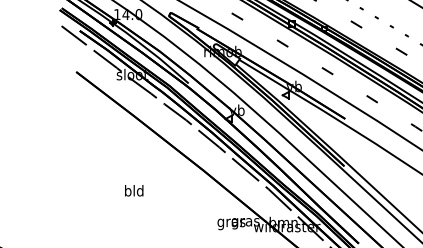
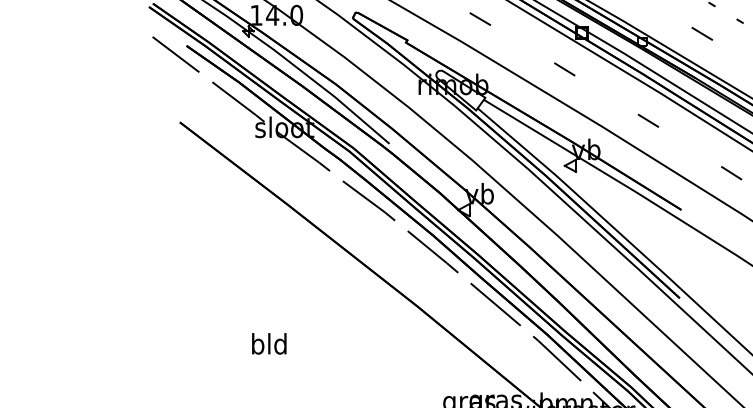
text: (134, 190) -> (269, 343), moved

